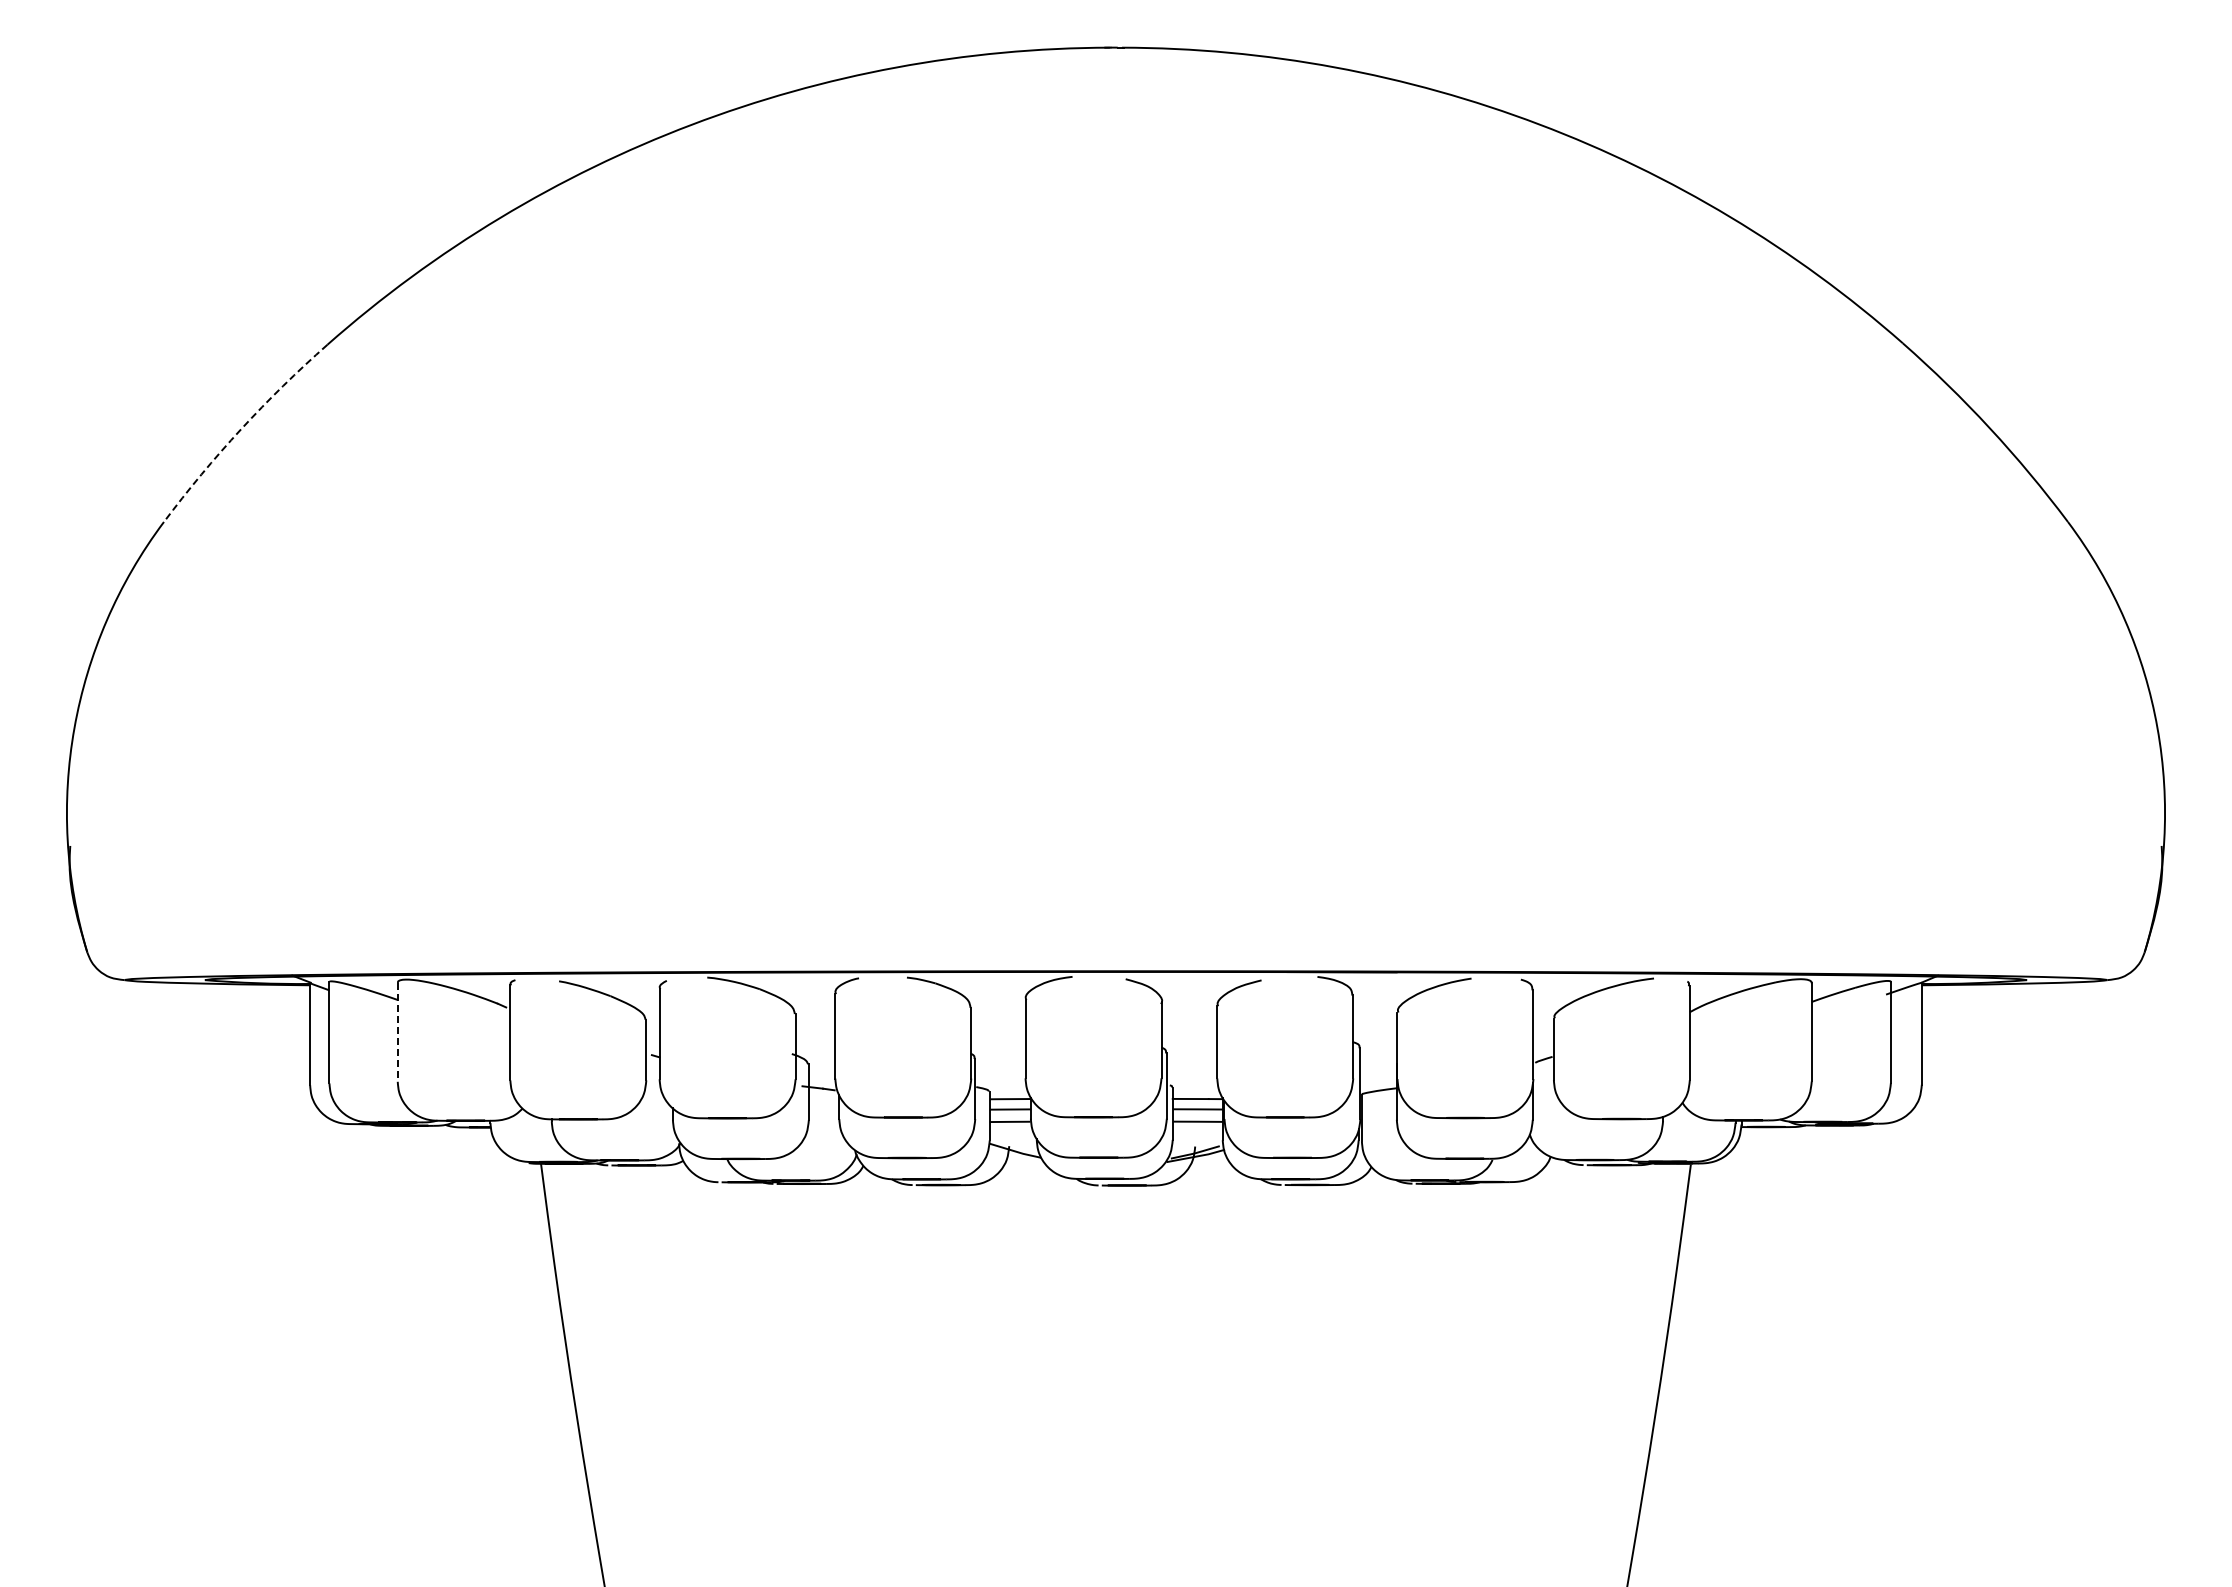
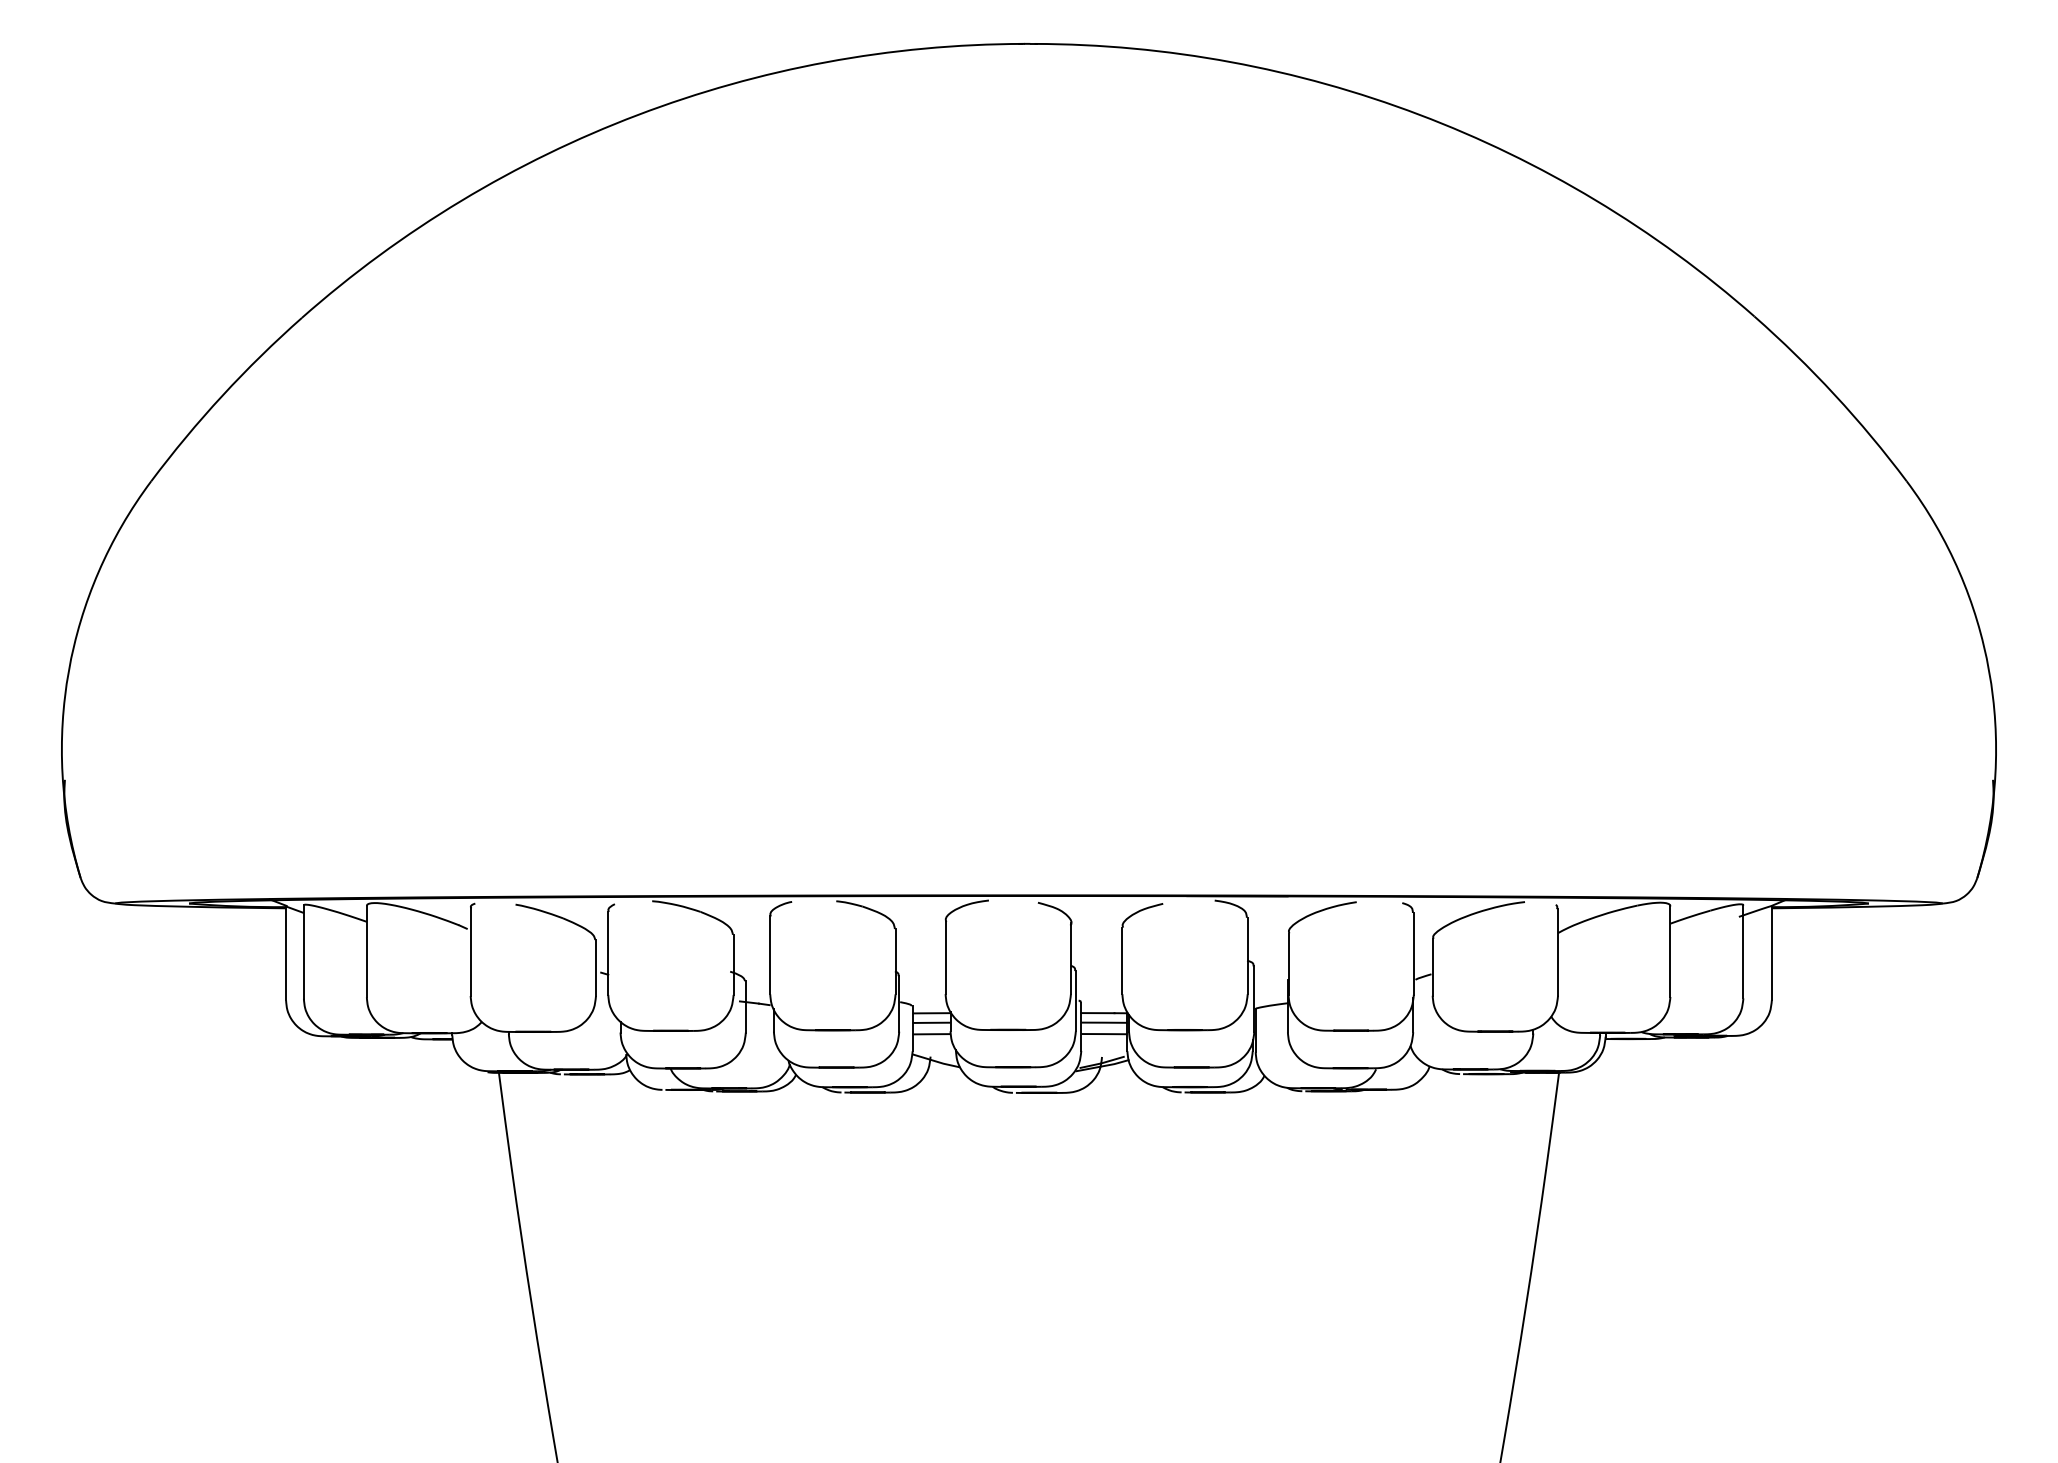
arc: (241, 429) -> (222, 395), dashed -> solid
line: (397, 1032) -> (366, 951), dashed -> solid

